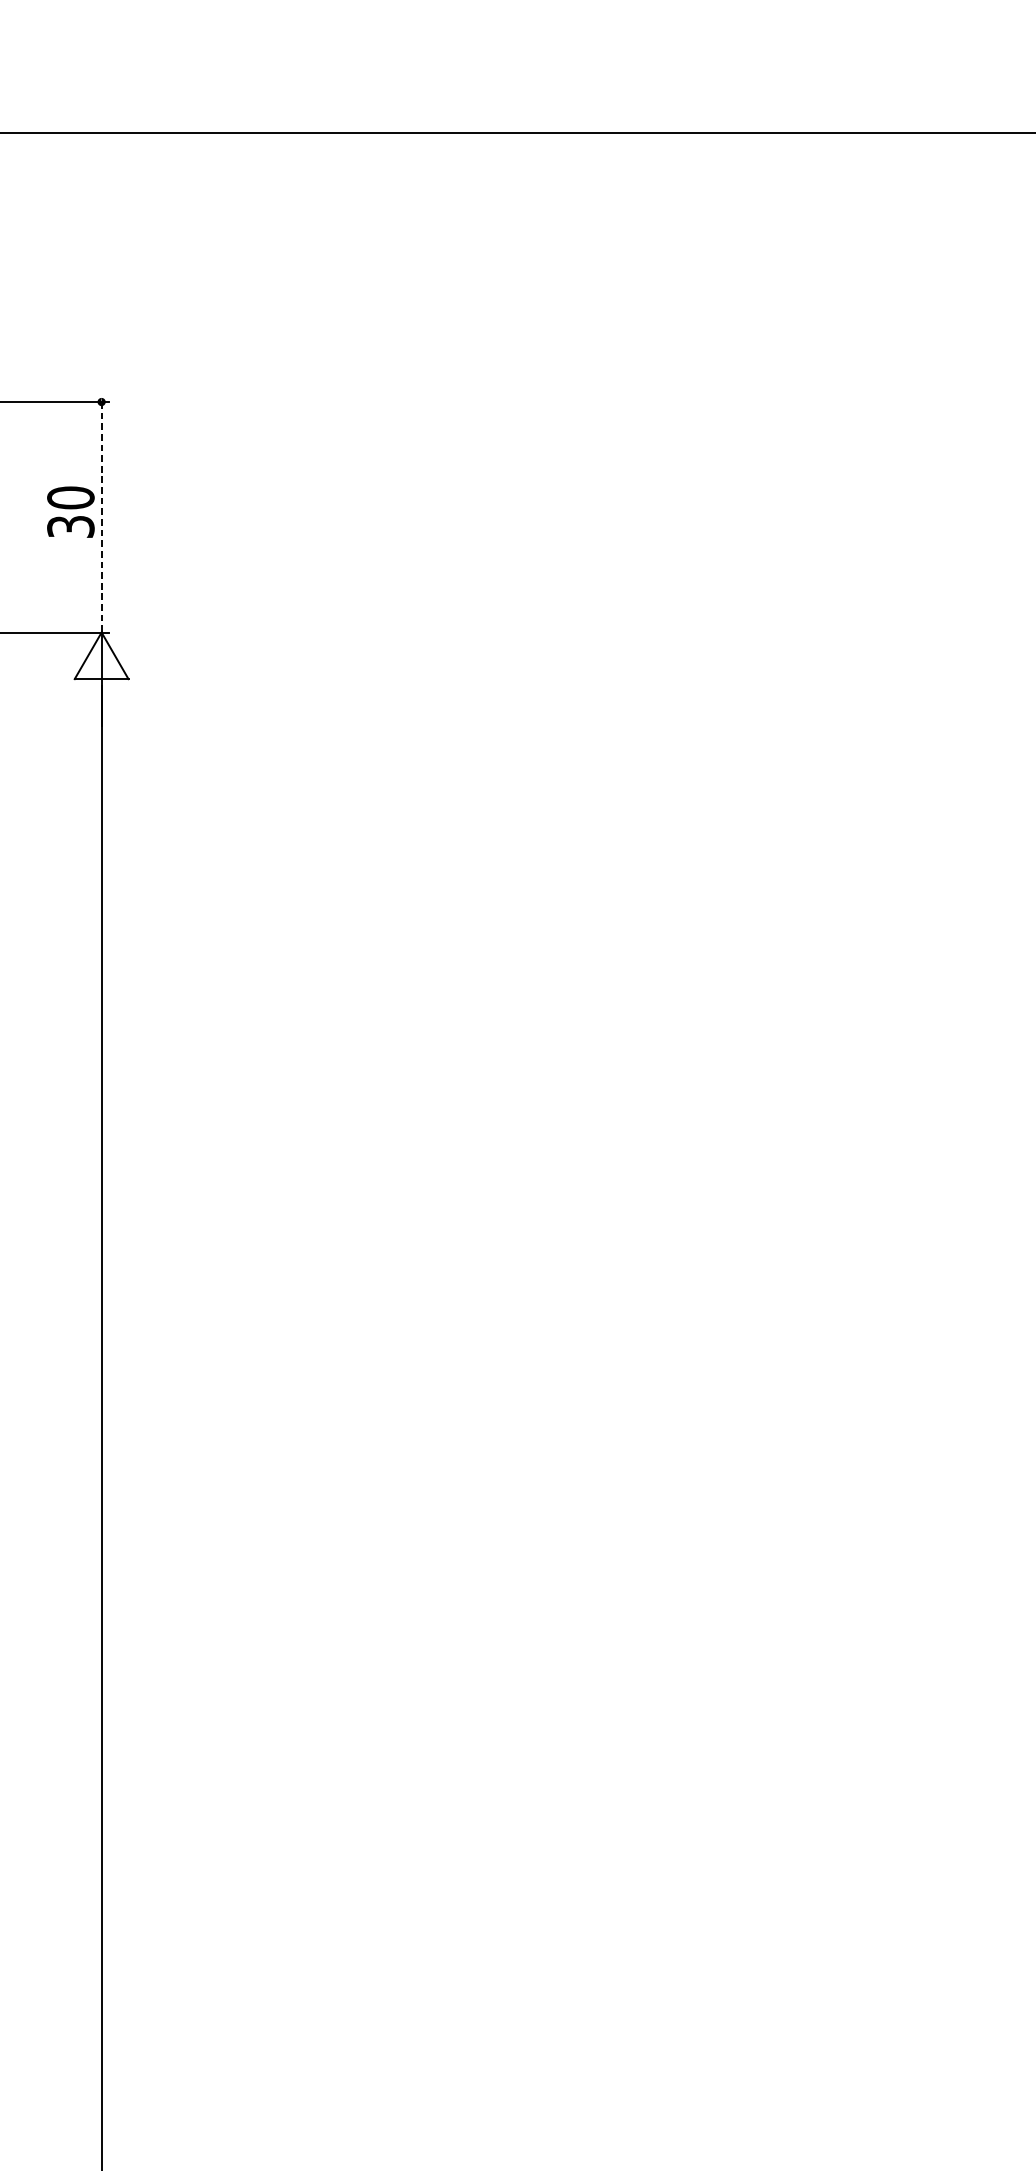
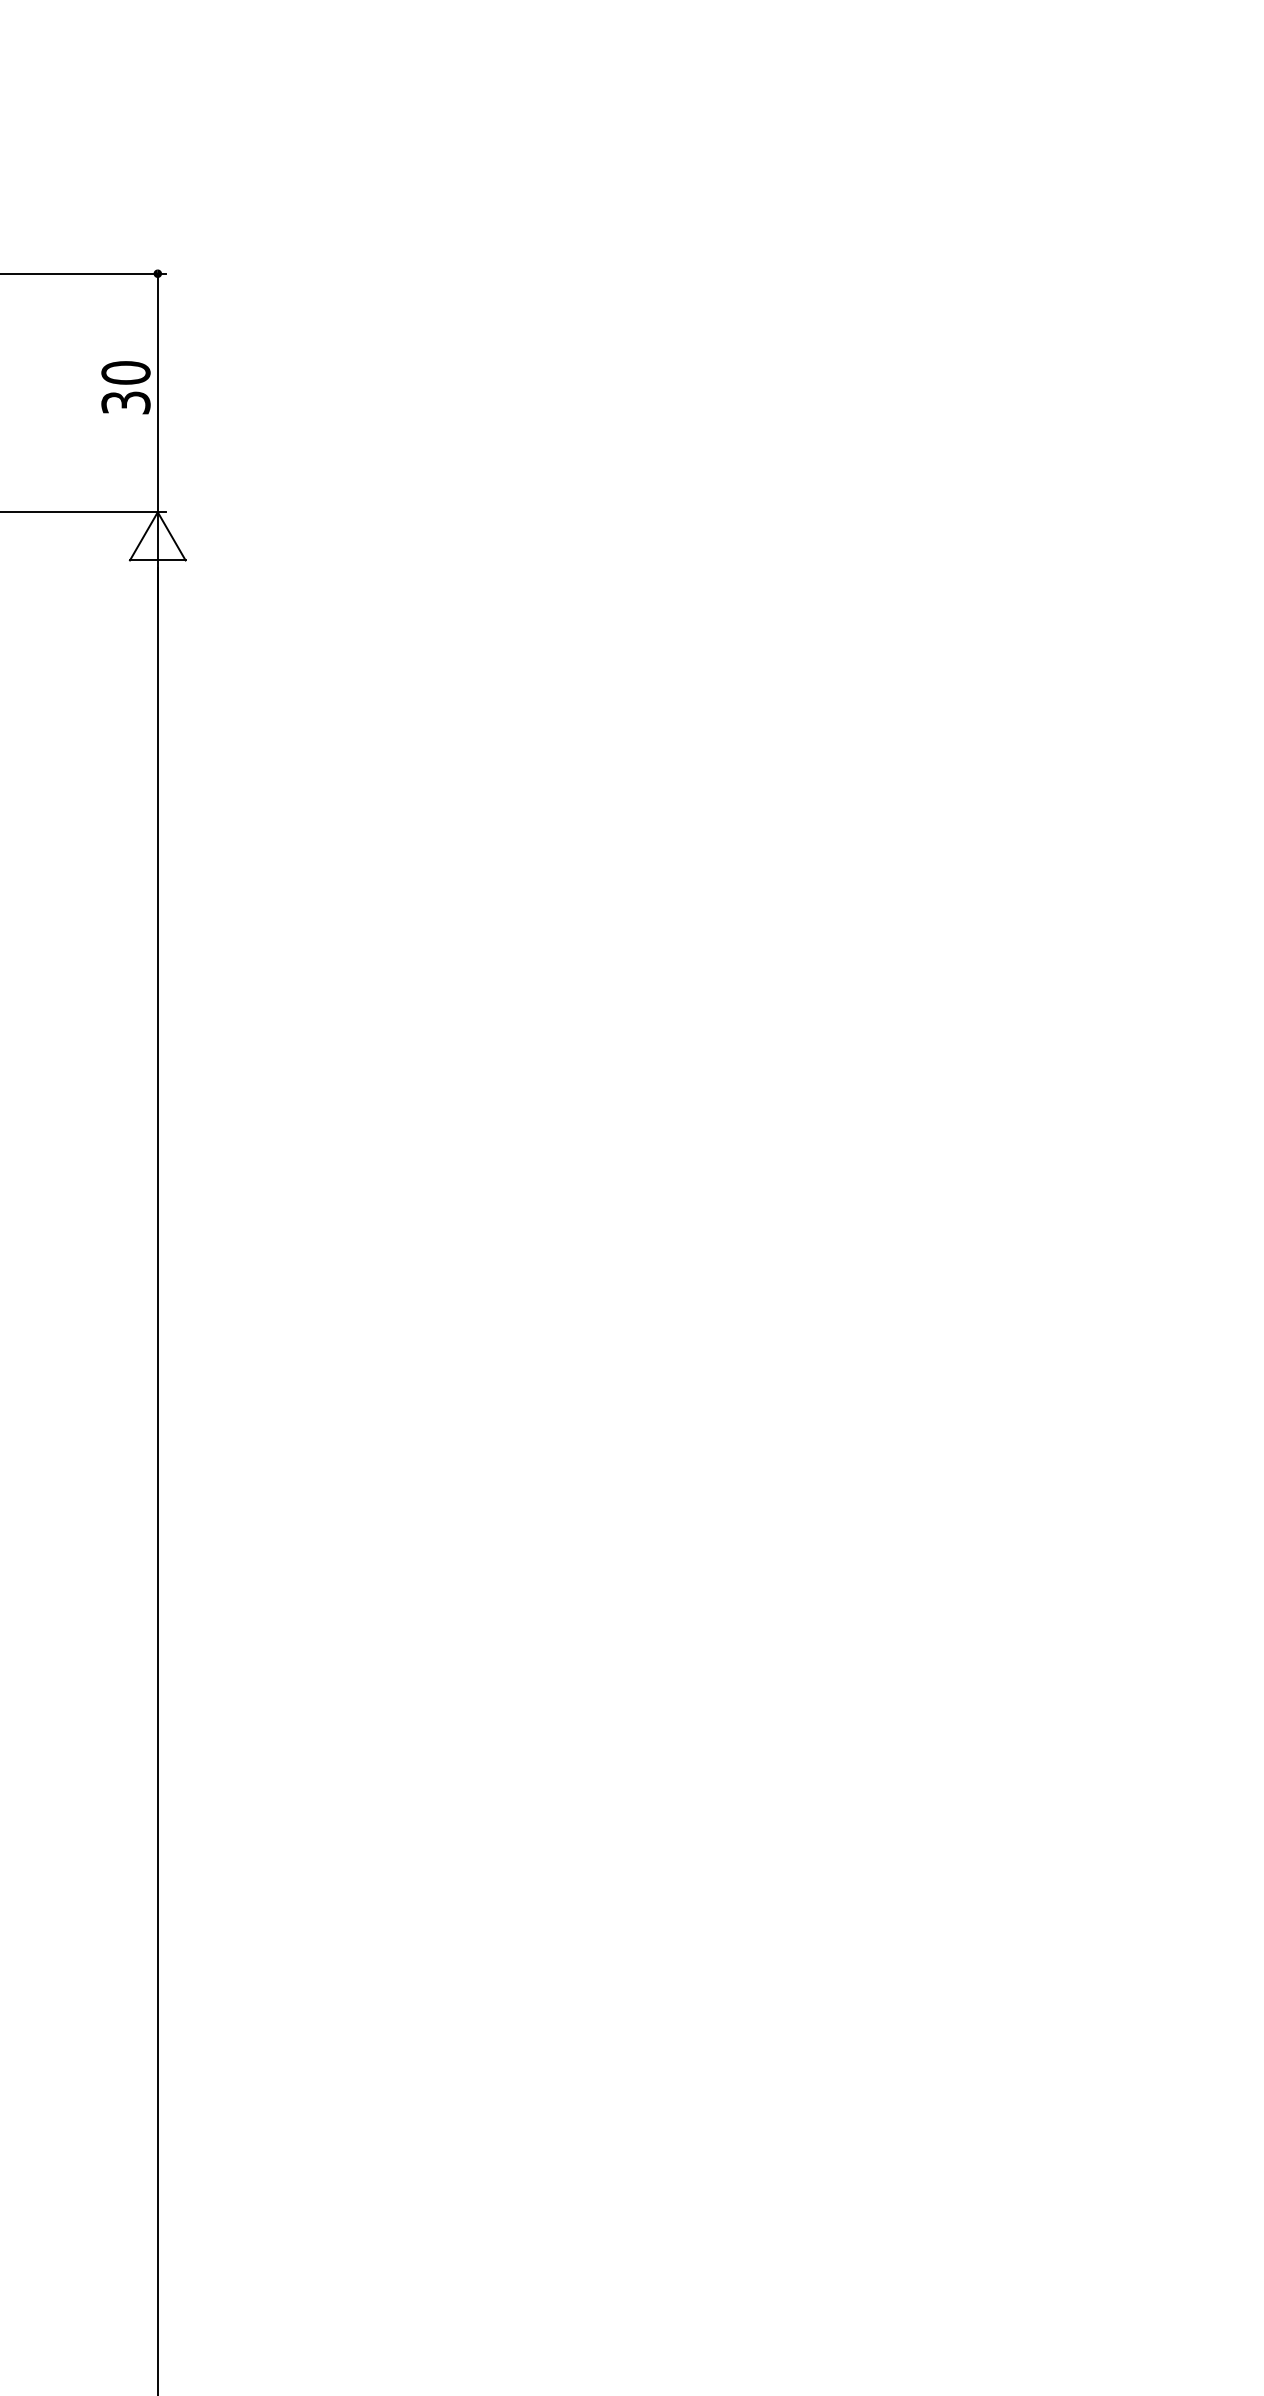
line: (101, 517) -> (157, 393), dashed -> solid

